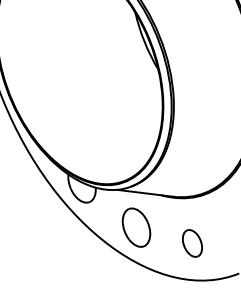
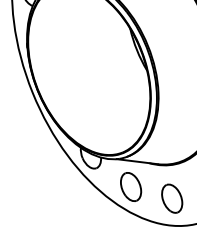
part: (192, 243) -> (172, 198), size x1.43

